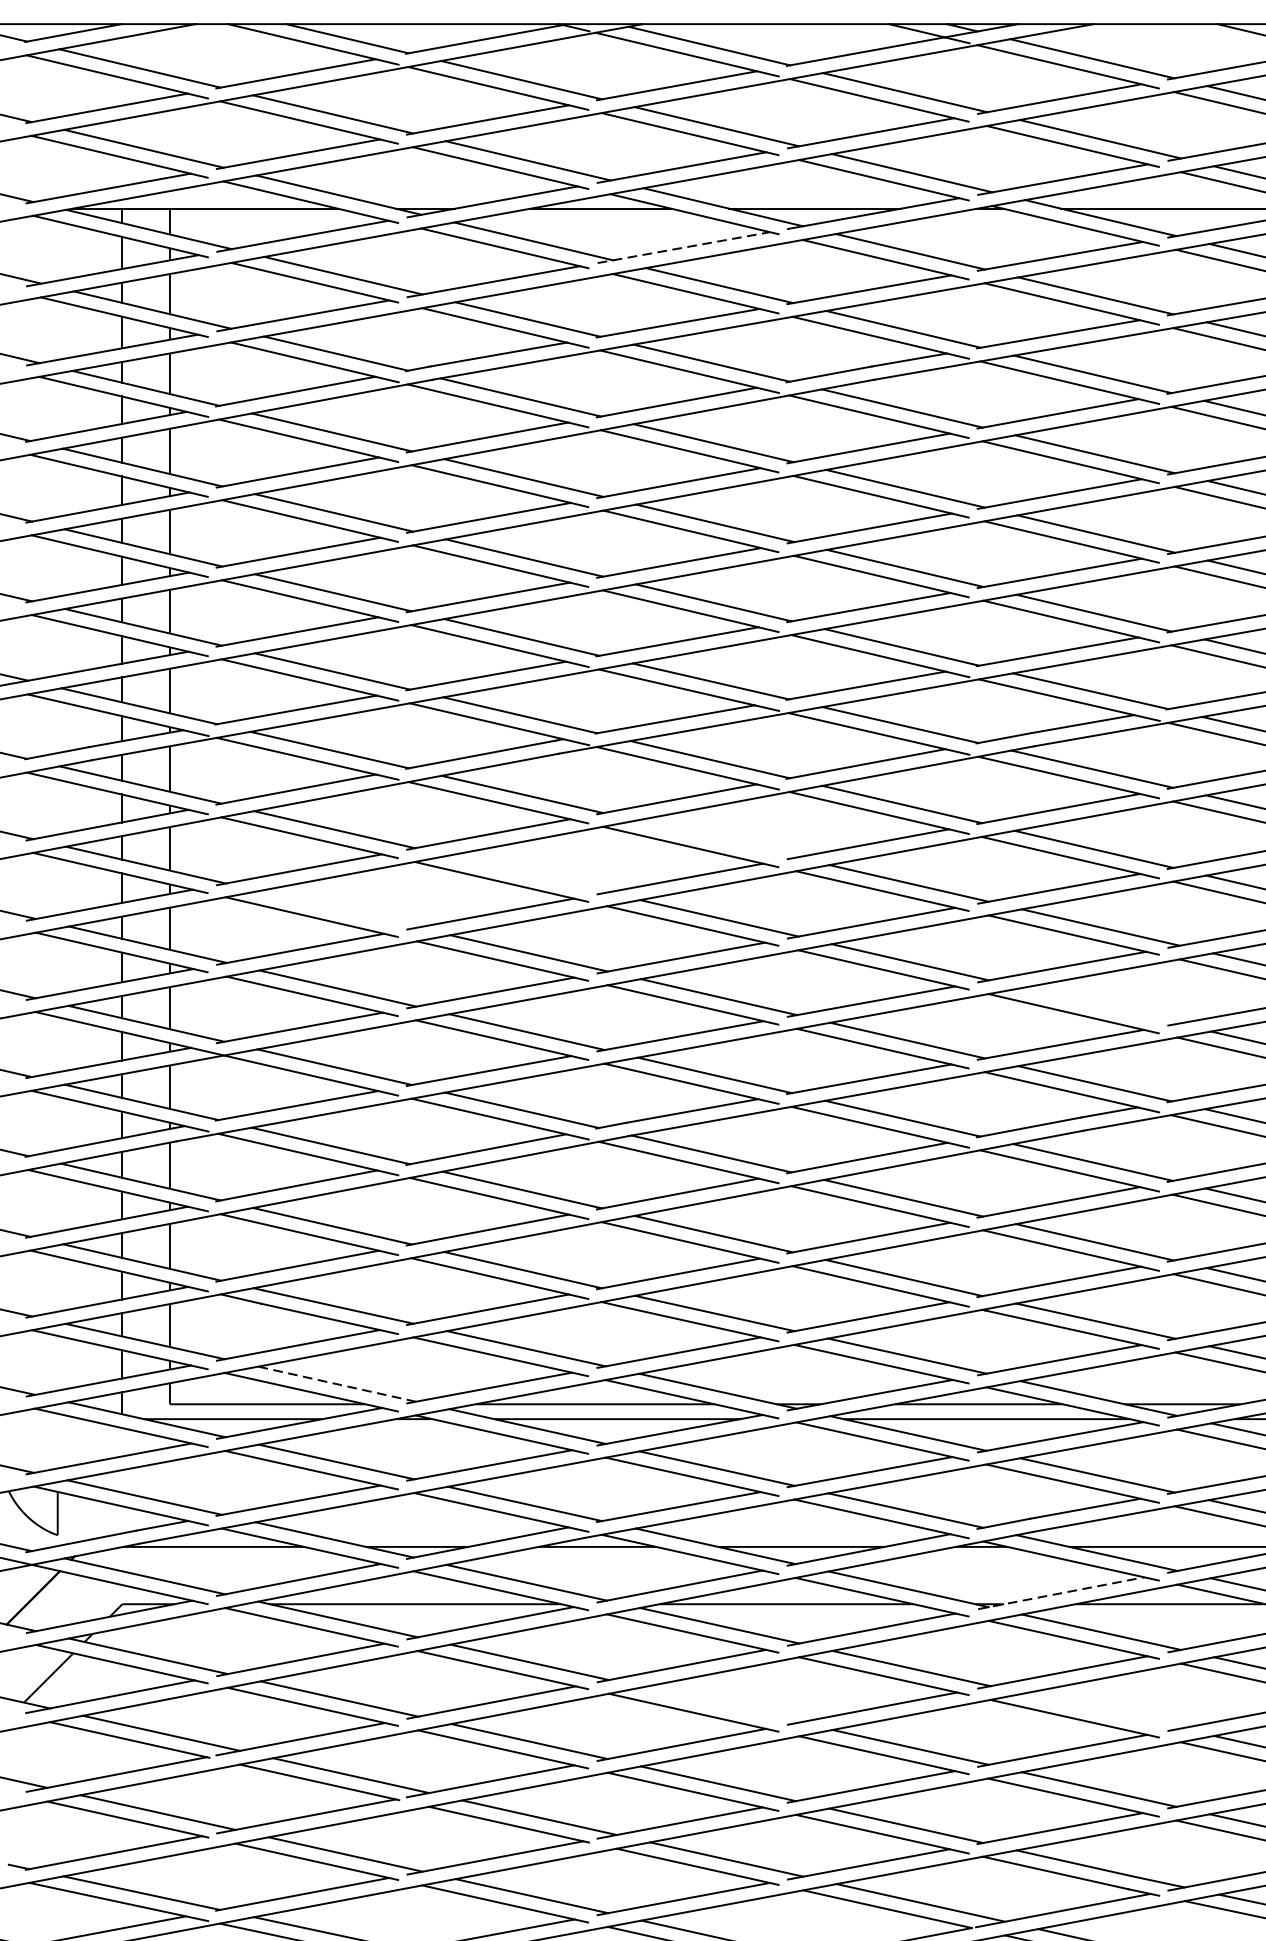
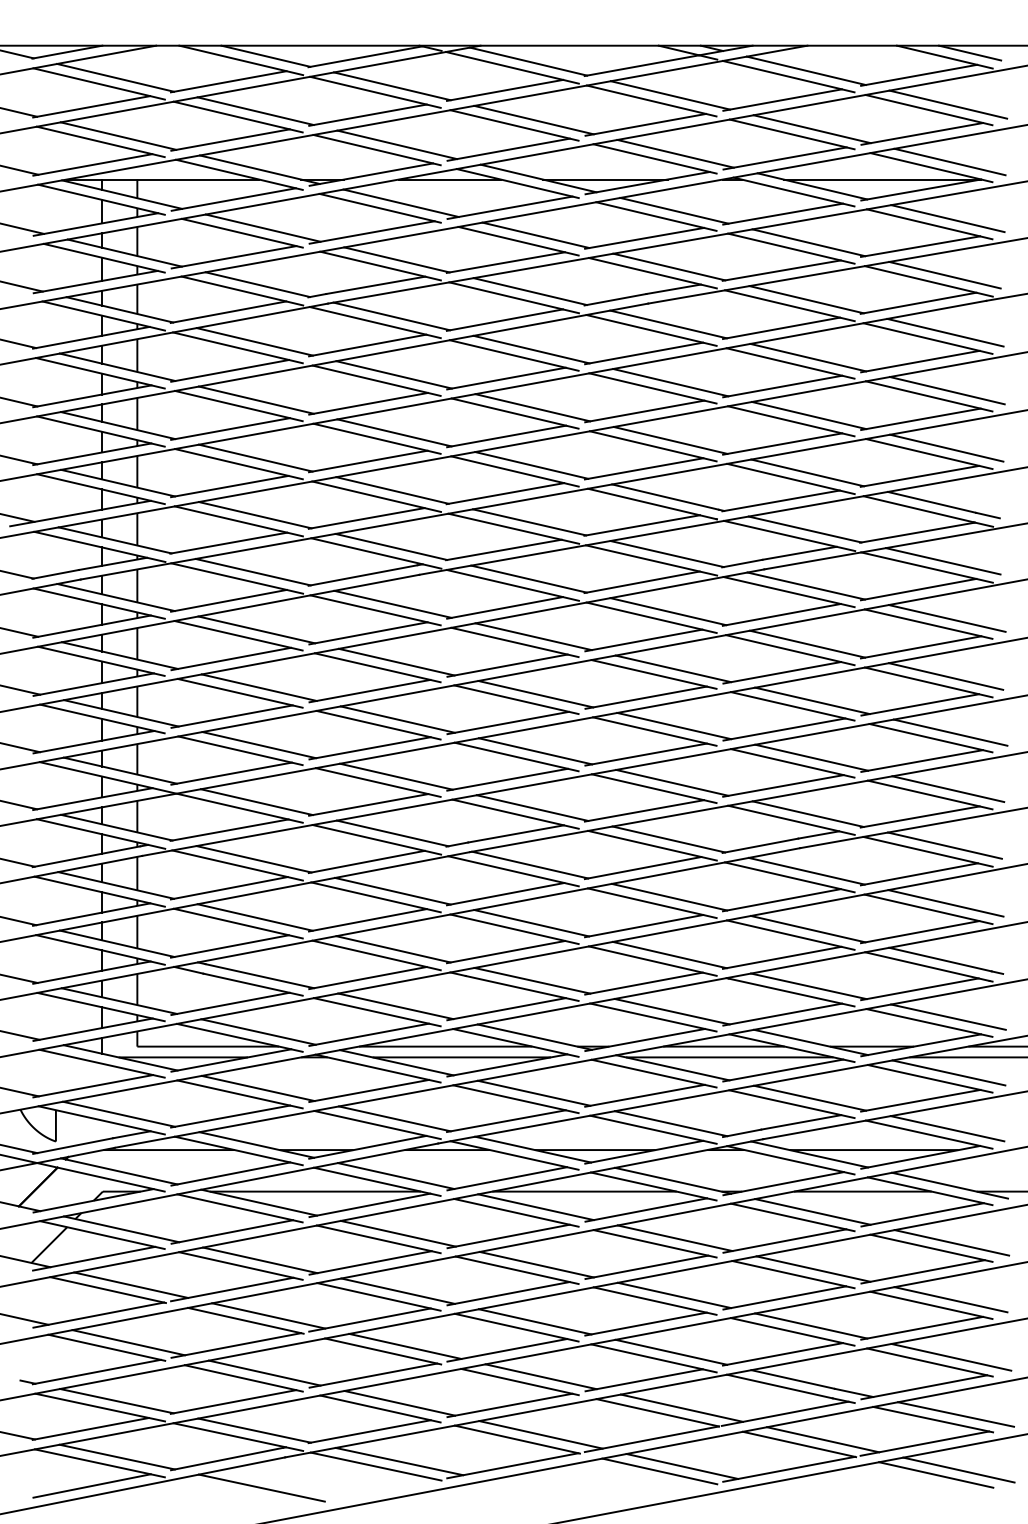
line: (684, 247) -> (510, 207), dashed -> solid
line: (716, 838) -> (533, 636), added
line: (527, 873) -> (396, 661), added
line: (337, 909) -> (258, 687), added
line: (1099, 1005) -> (811, 757), added
line: (337, 1384) -> (258, 1032), dashed -> solid
line: (1062, 1593) -> (784, 1183), dashed -> solid
line: (720, 1704) -> (536, 1264), added
line: (1102, 1710) -> (813, 1268), added

